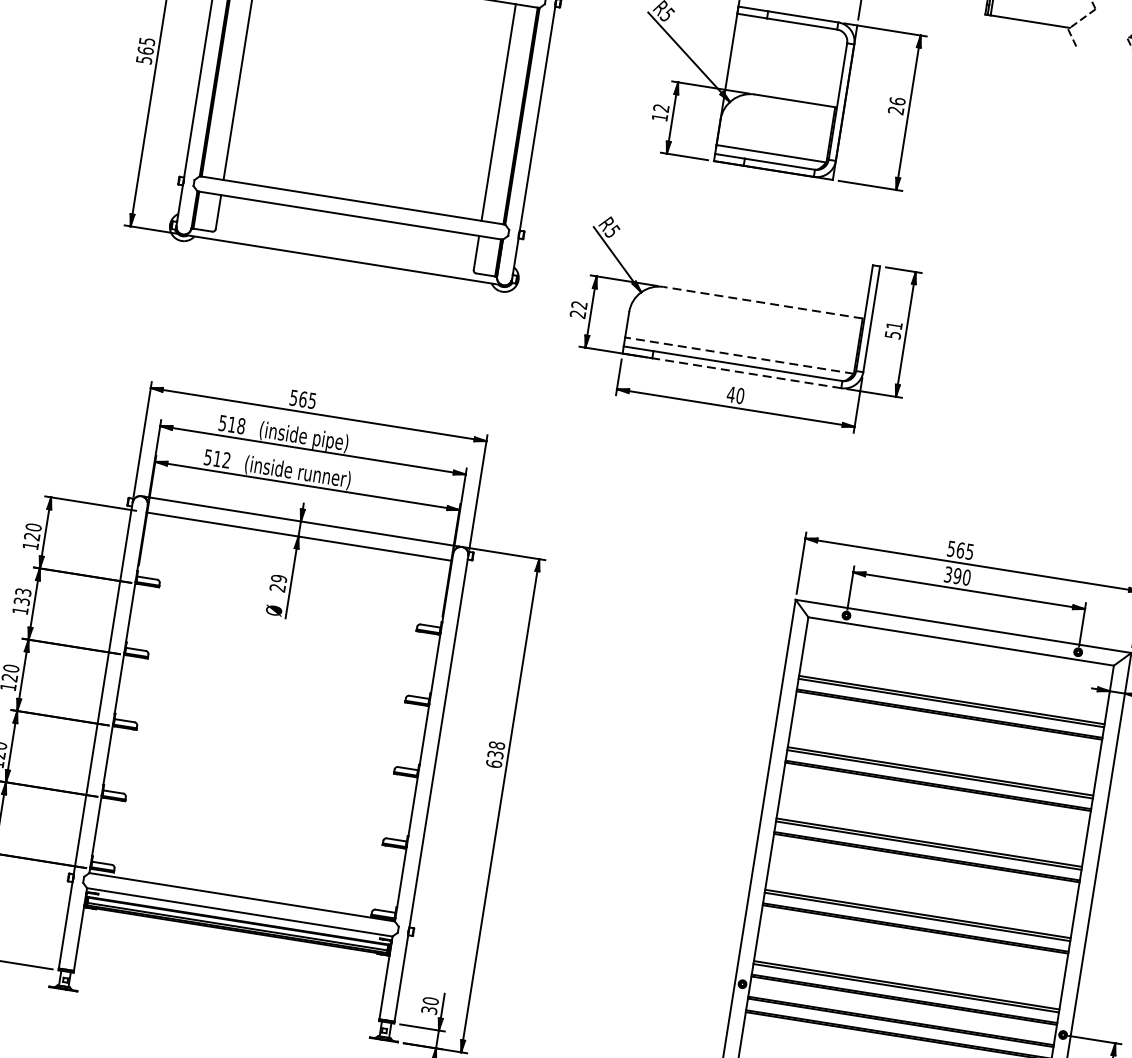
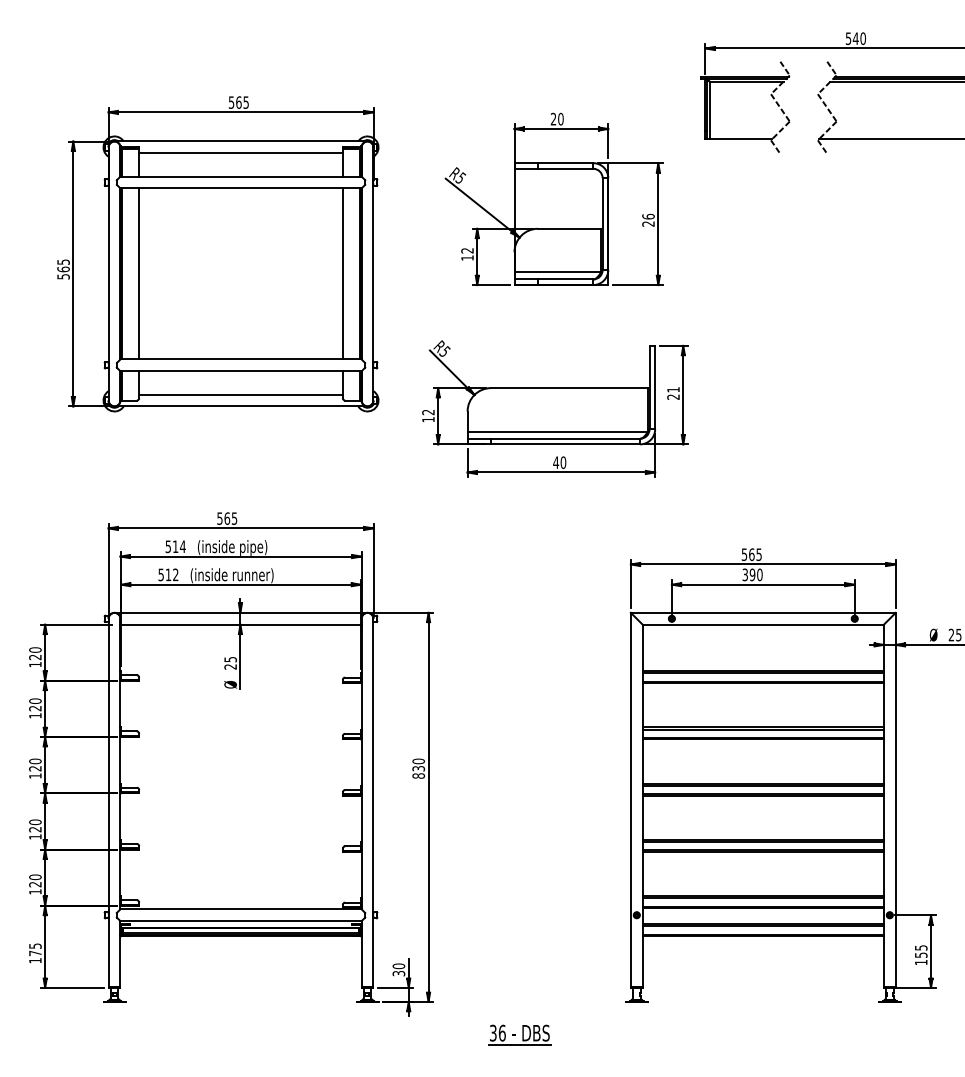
line: (344, 244) -> (240, 394), added
line: (762, 303) -> (569, 388), dashed -> solid
text: (578, 314) -> (428, 419), 22 -> 12
text: (893, 334) -> (673, 396), 51 -> 21
line: (739, 355) -> (557, 431), dashed -> solid
line: (746, 373) -> (565, 444), dashed -> solid
text: (240, 425) -> (182, 546), 518 -> 514
text: (278, 578) -> (230, 659), 29 -> 25
text: (22, 596) -> (35, 704), 133 -> 120
text: (495, 754) -> (418, 768), 638 -> 830

